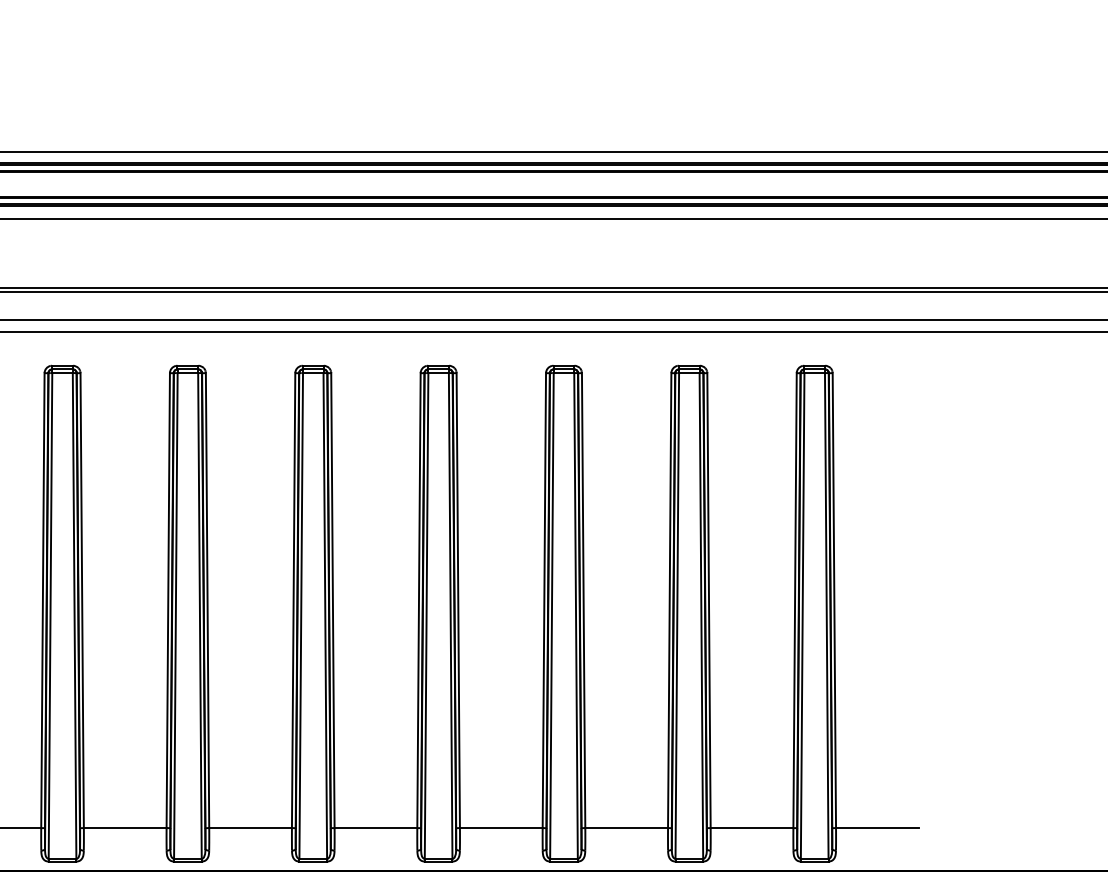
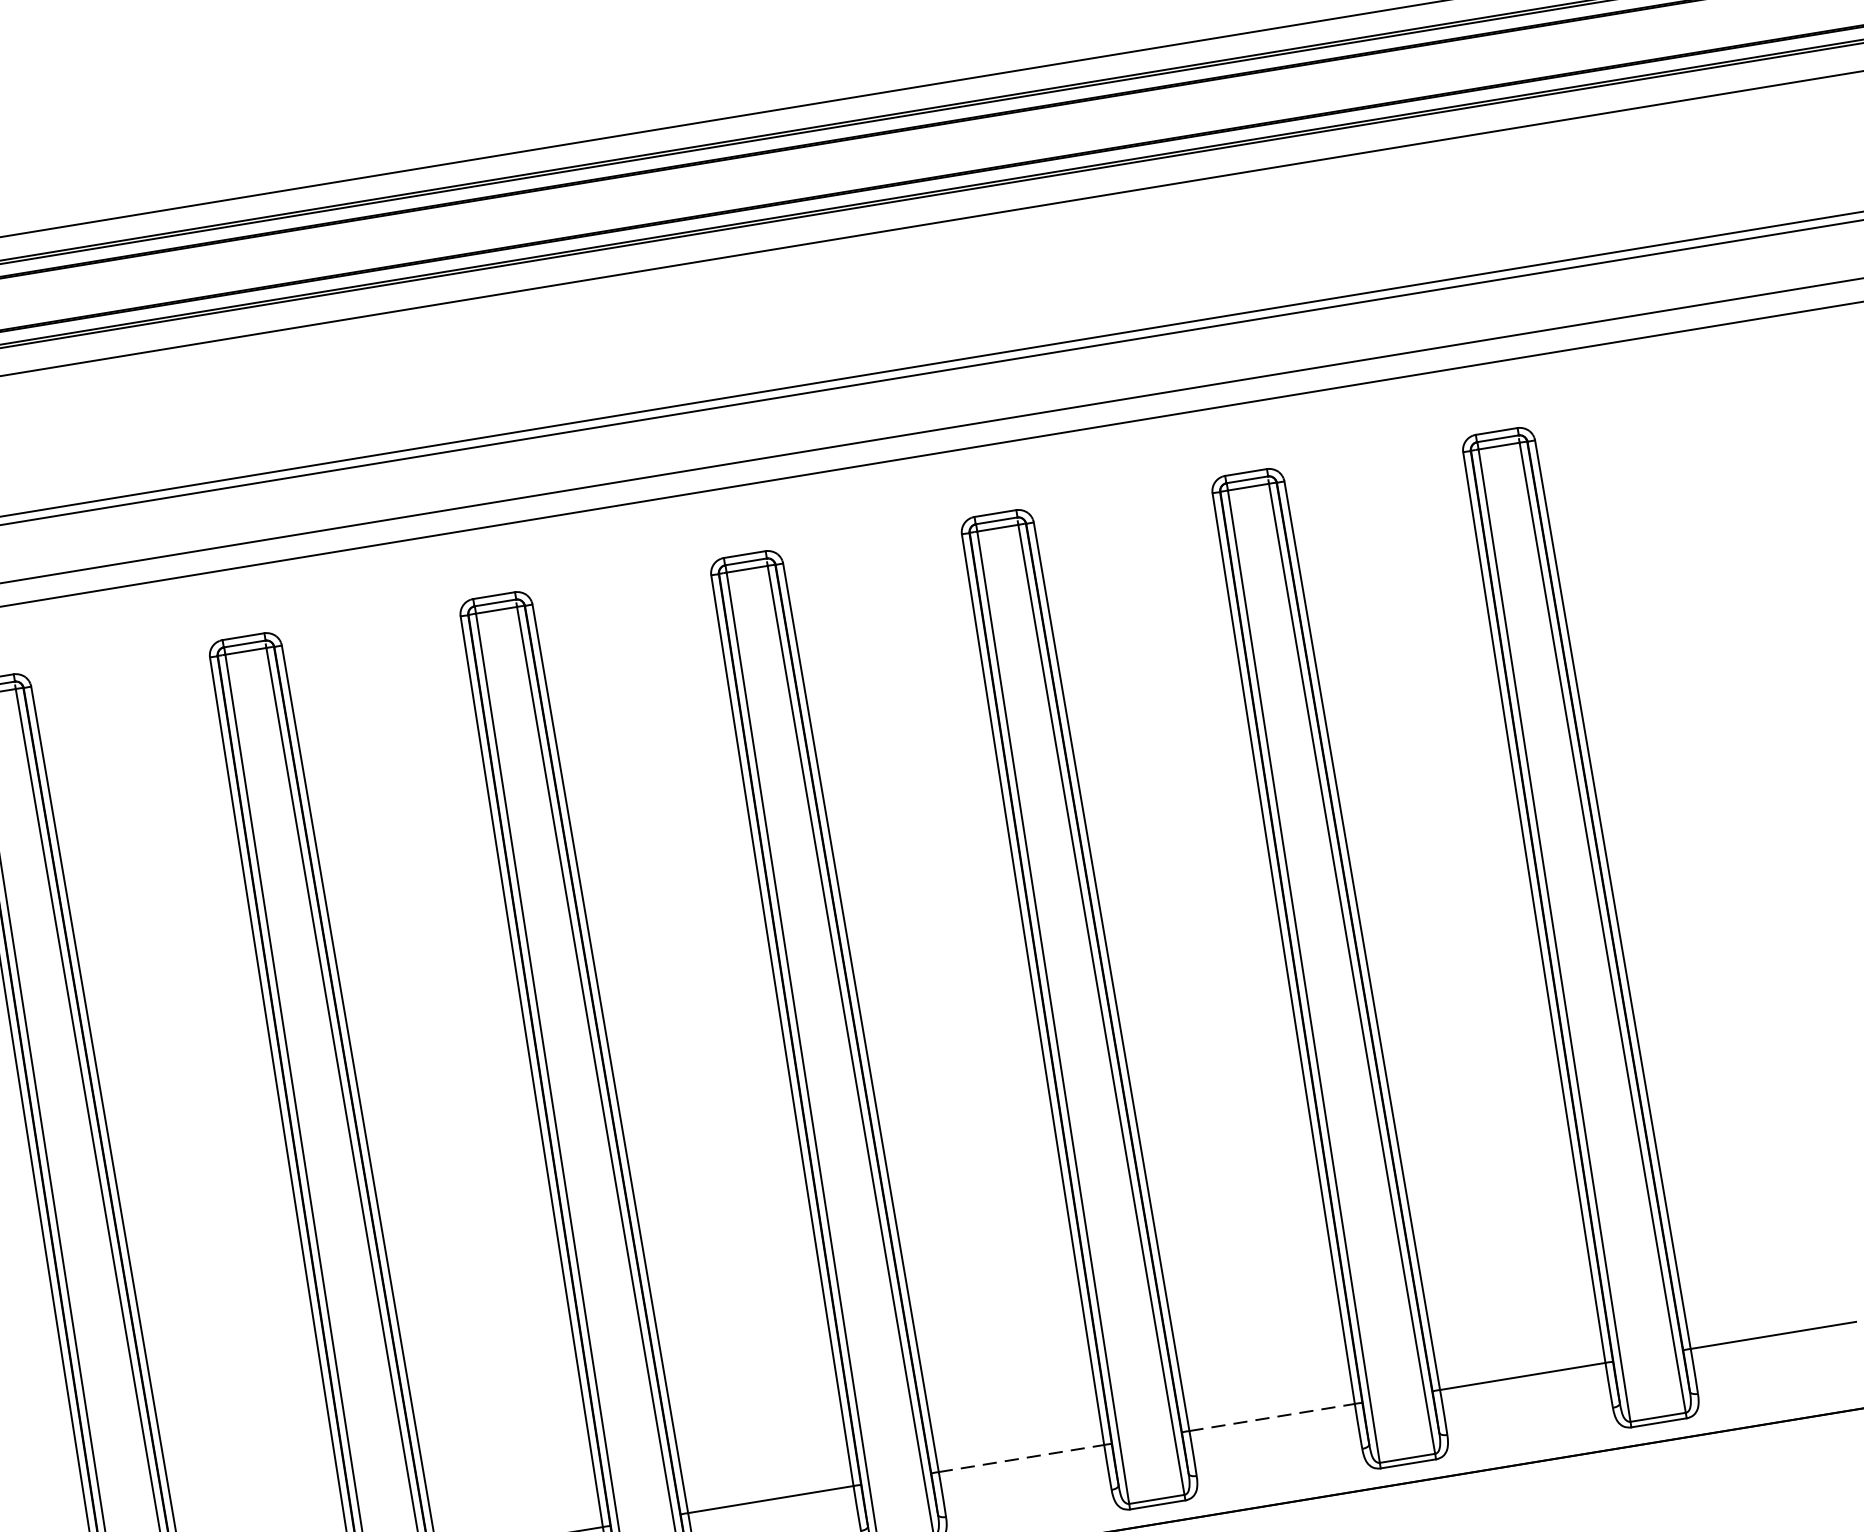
line: (501, 828) -> (1021, 1459), solid -> dashed
line: (627, 828) -> (1273, 1417), solid -> dashed

